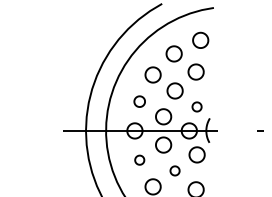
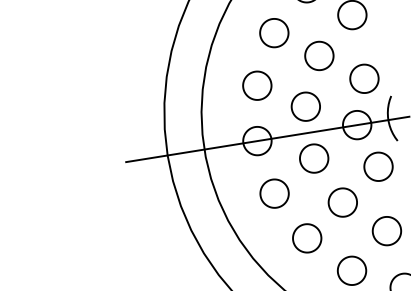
part: (139, 101) -> (257, 85), size x1.43
part: (196, 106) -> (363, 78), size x1.67
part: (139, 159) -> (274, 192), size x1.67
part: (174, 170) -> (341, 202), size x1.67

